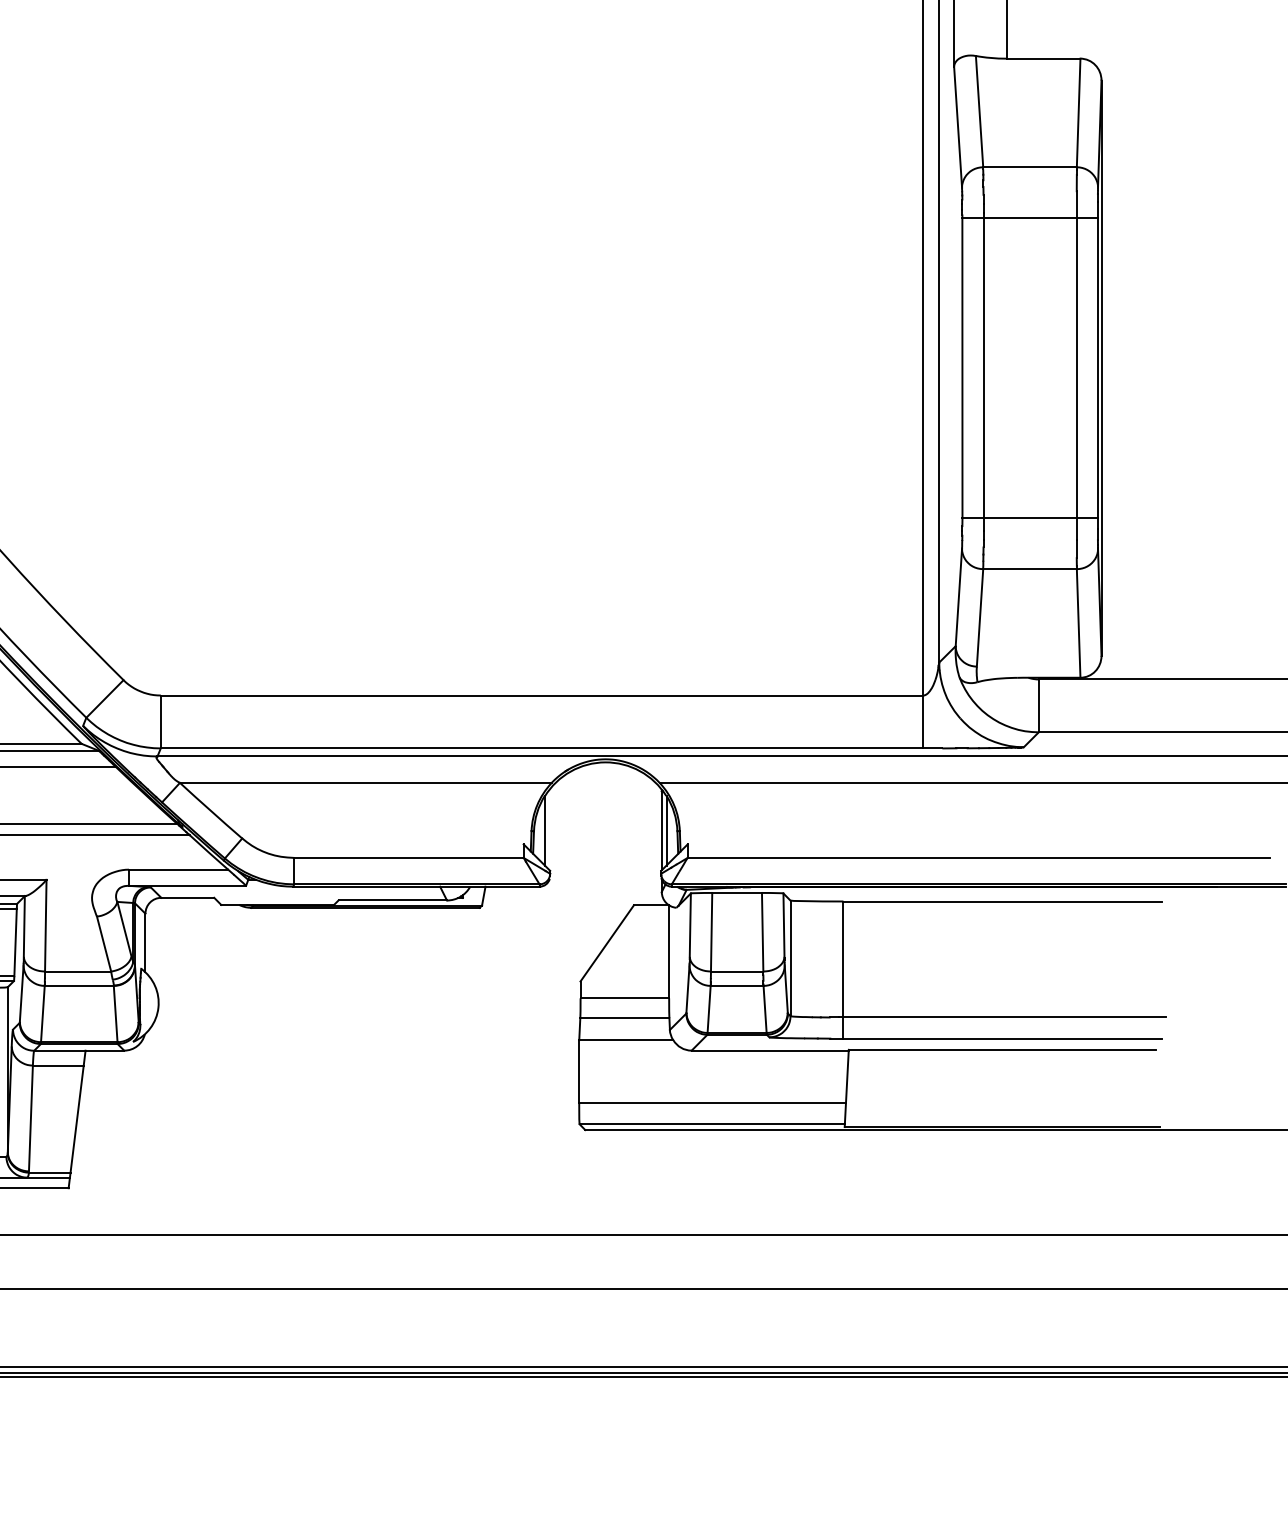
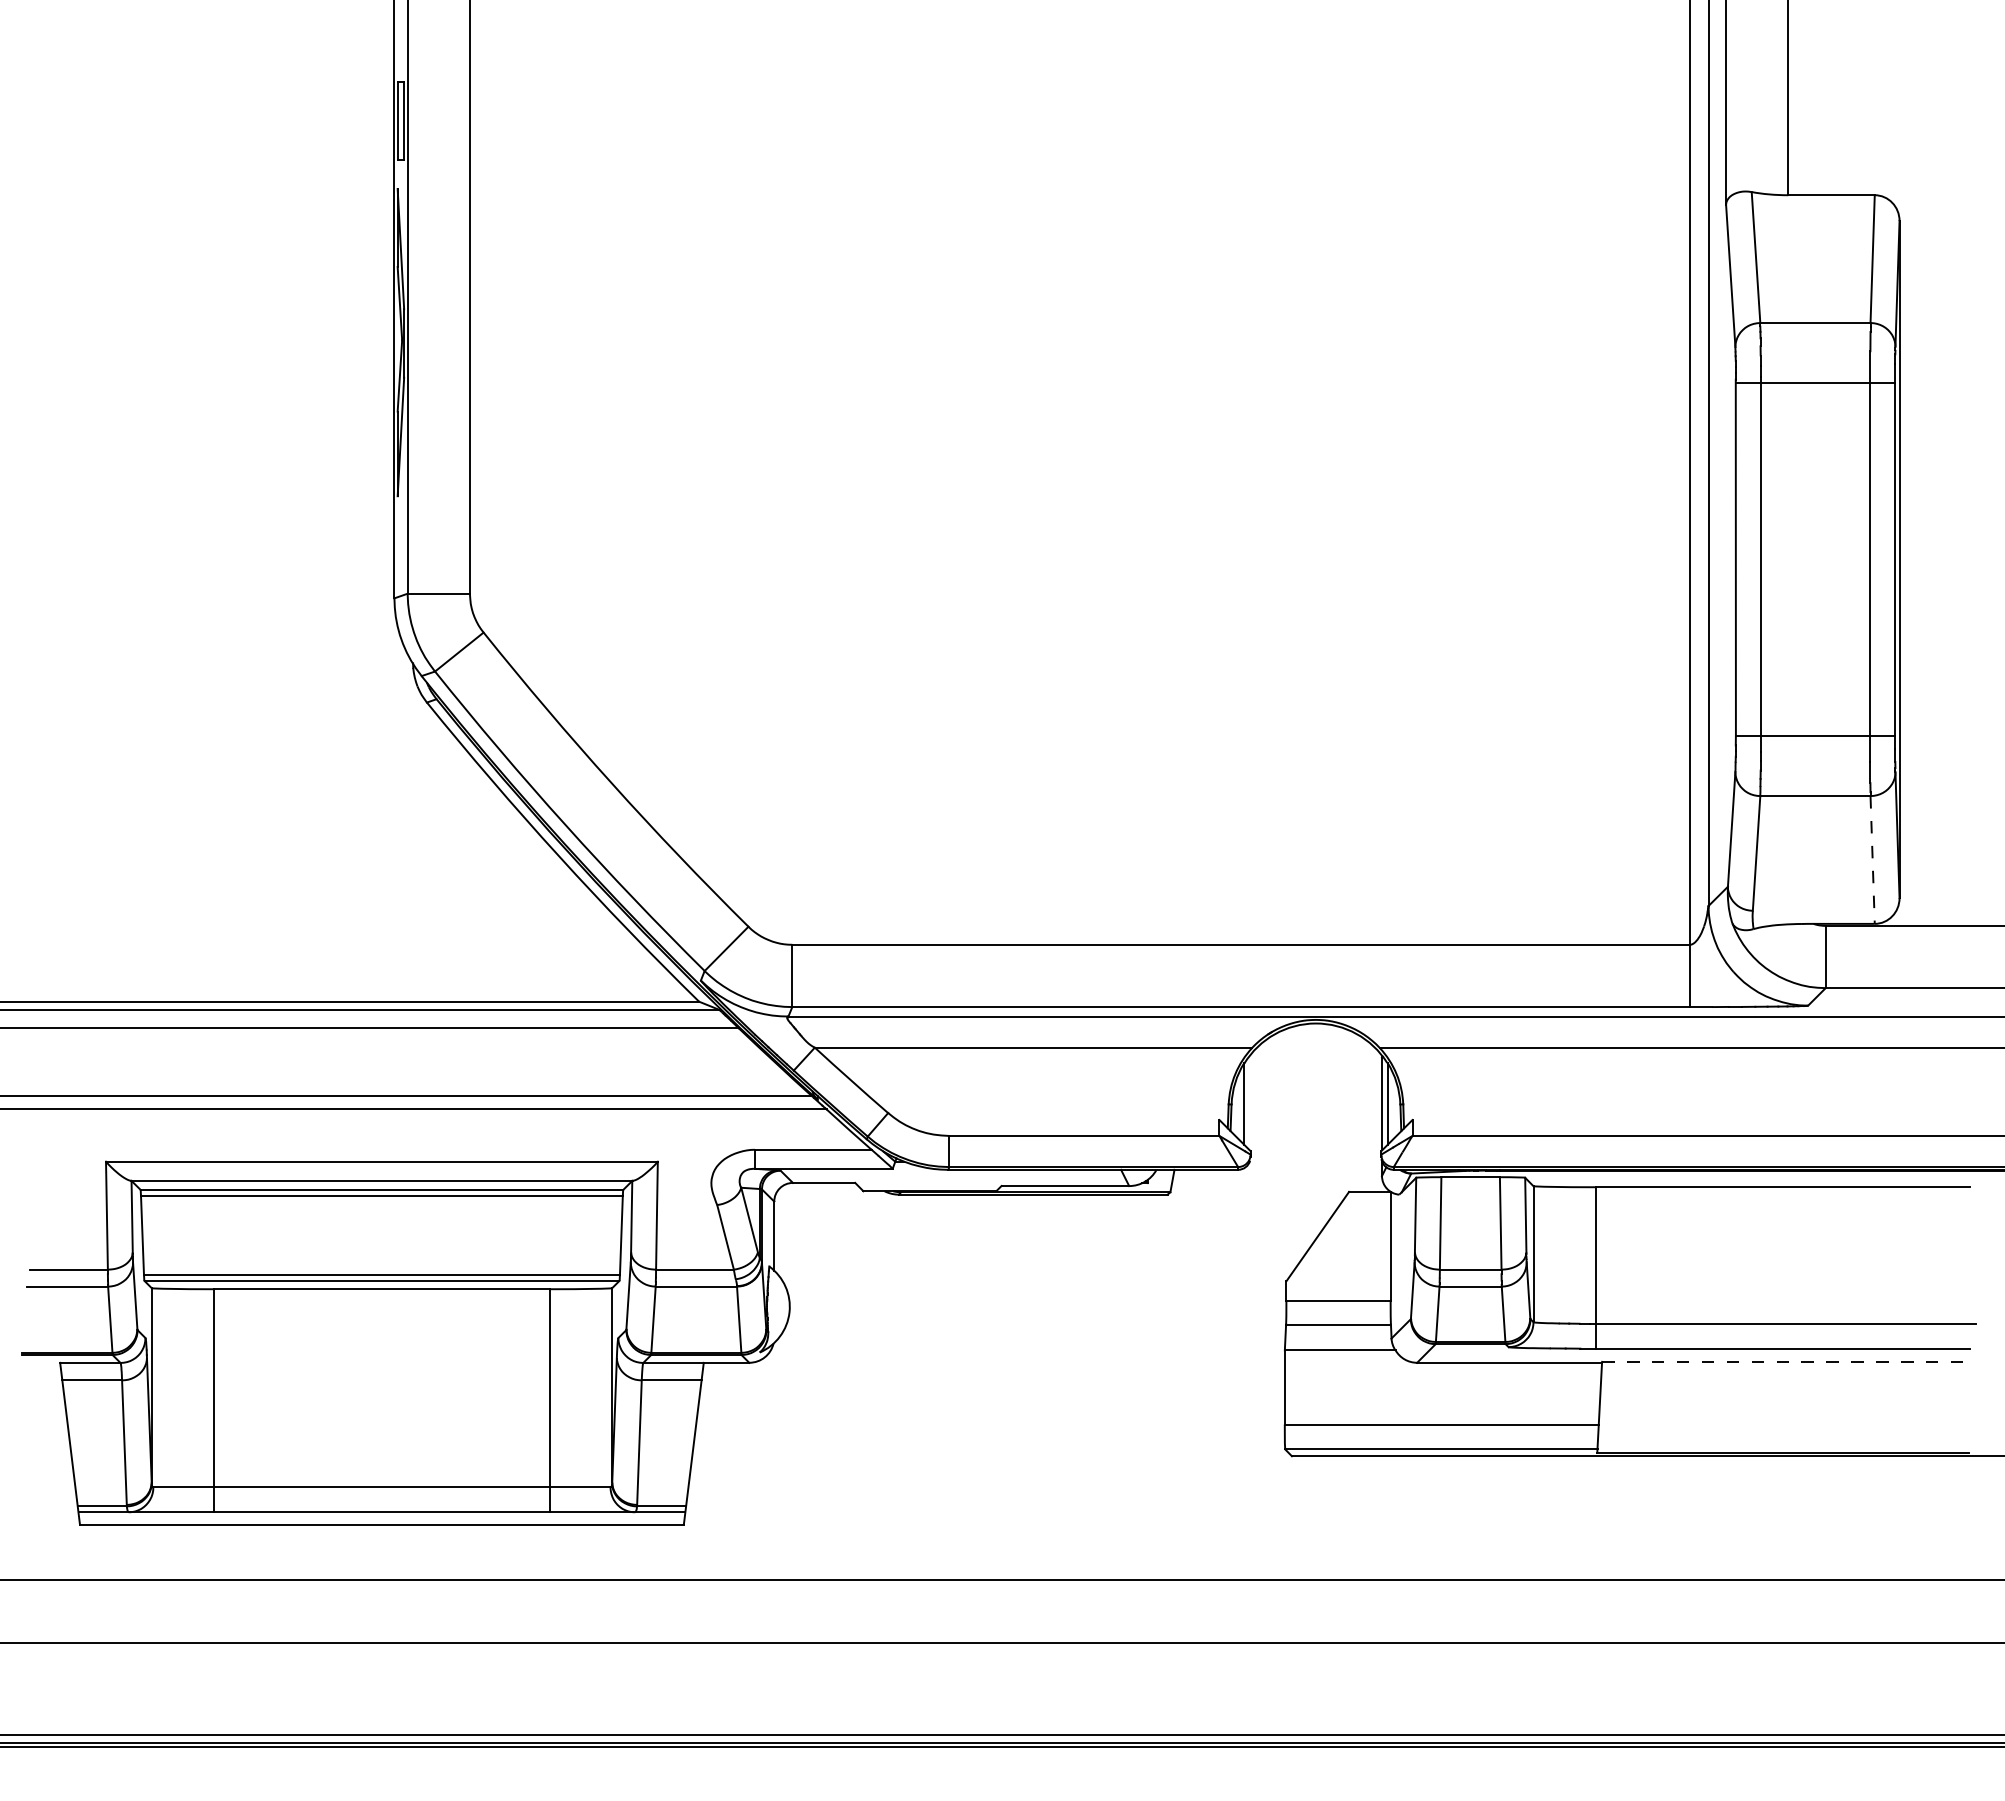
line: (1078, 623) -> (1872, 860), solid -> dashed
line: (1002, 1049) -> (1782, 1361), solid -> dashed

